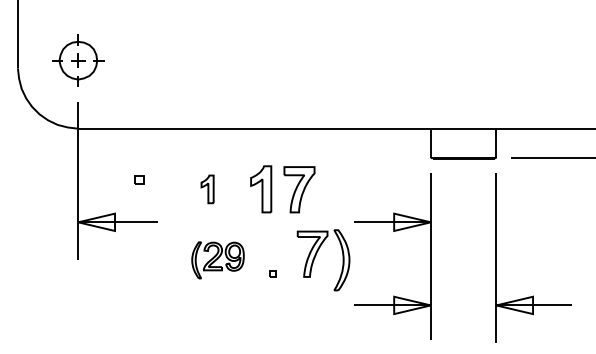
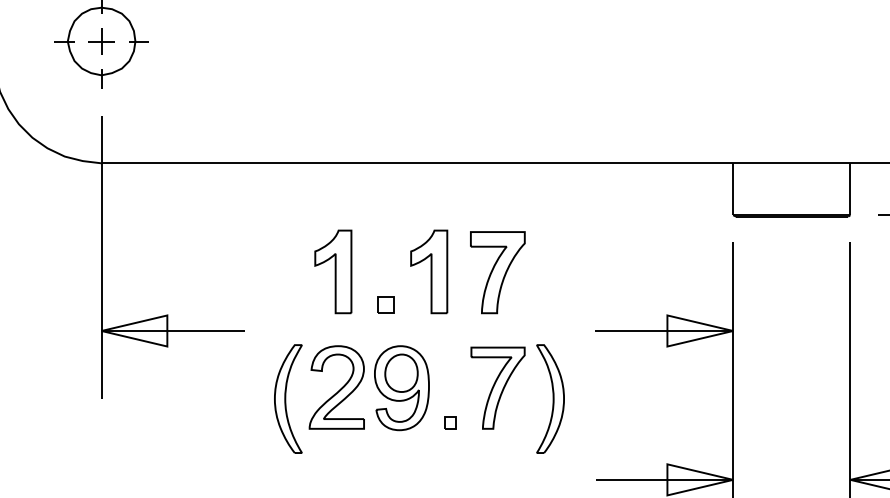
part: (139, 179) -> (386, 304), moved
part: (207, 189) -> (333, 272), size x1.67
part: (315, 258) -> (503, 395), moved
part: (217, 260) -> (350, 399), size x1.67

